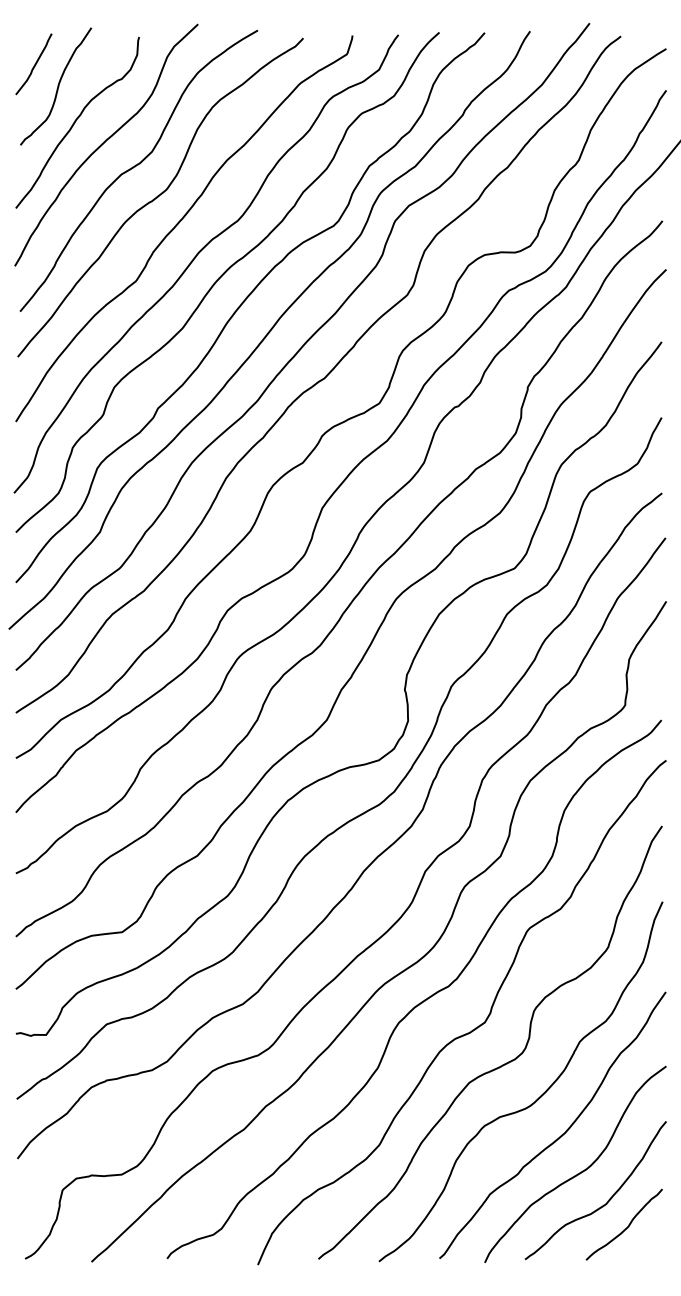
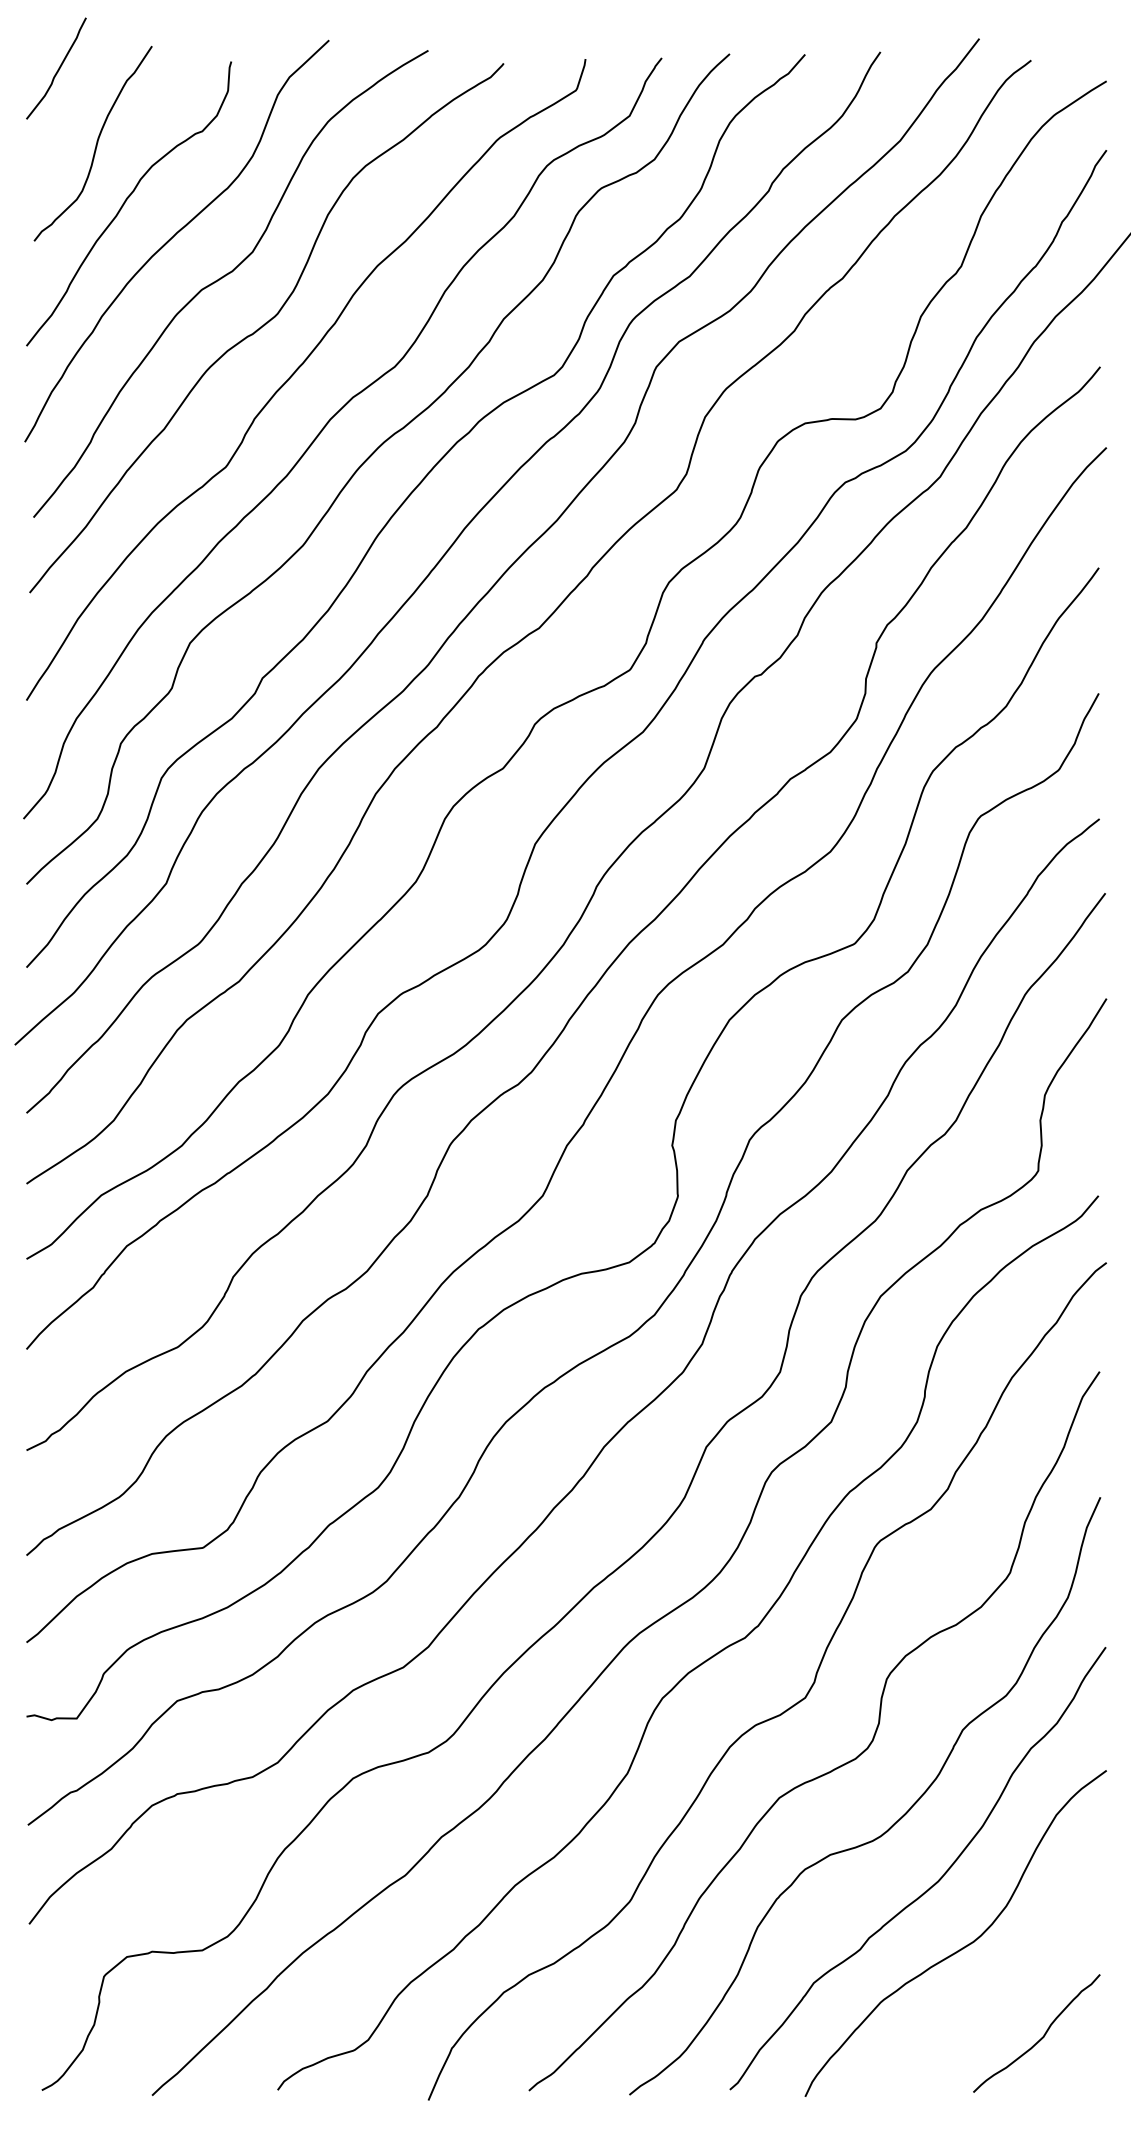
curve: (34, 64) -> (57, 68), moved
curve: (608, 1199) -> (1010, 1991), removed

